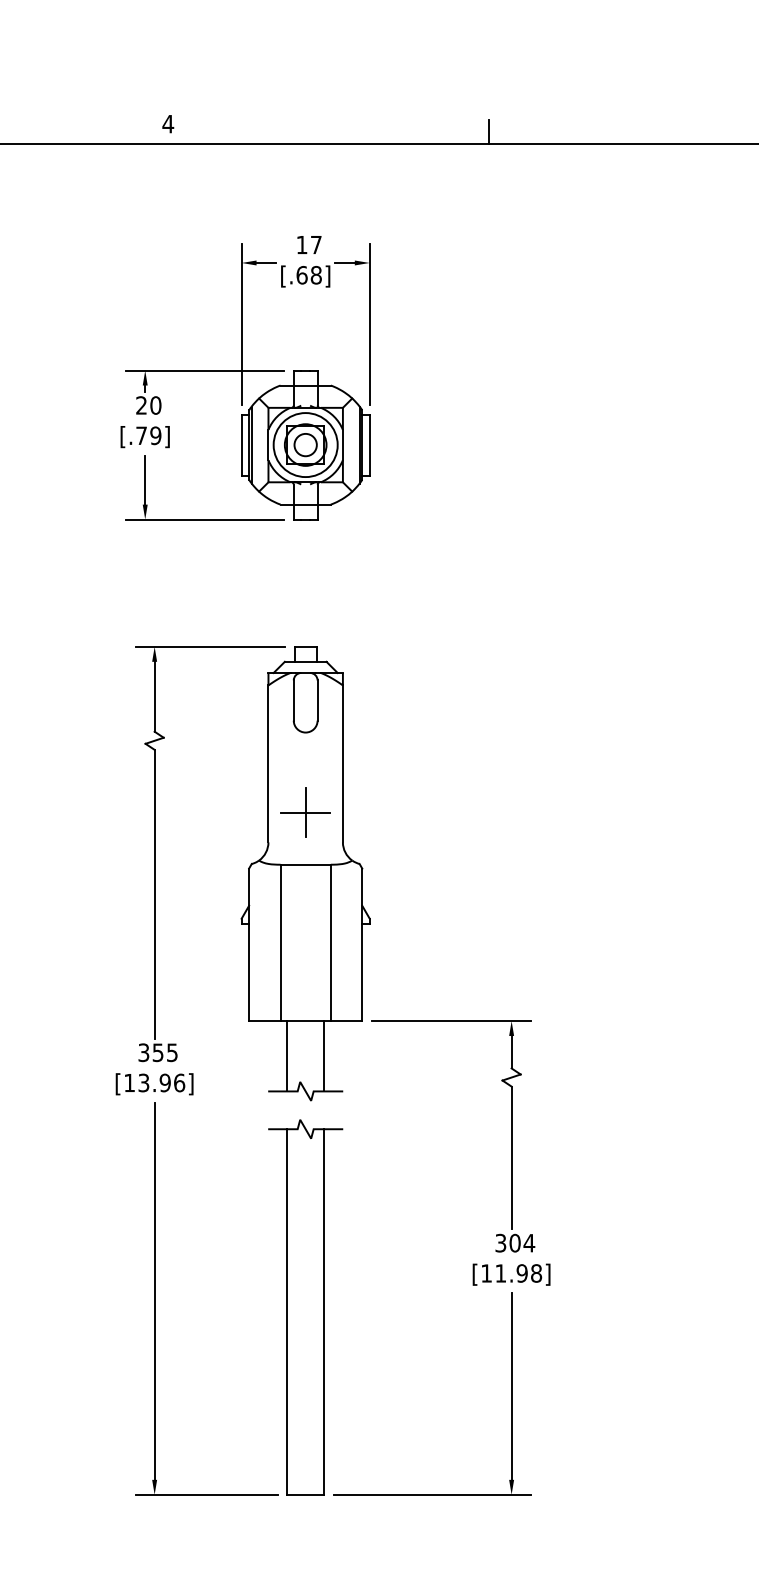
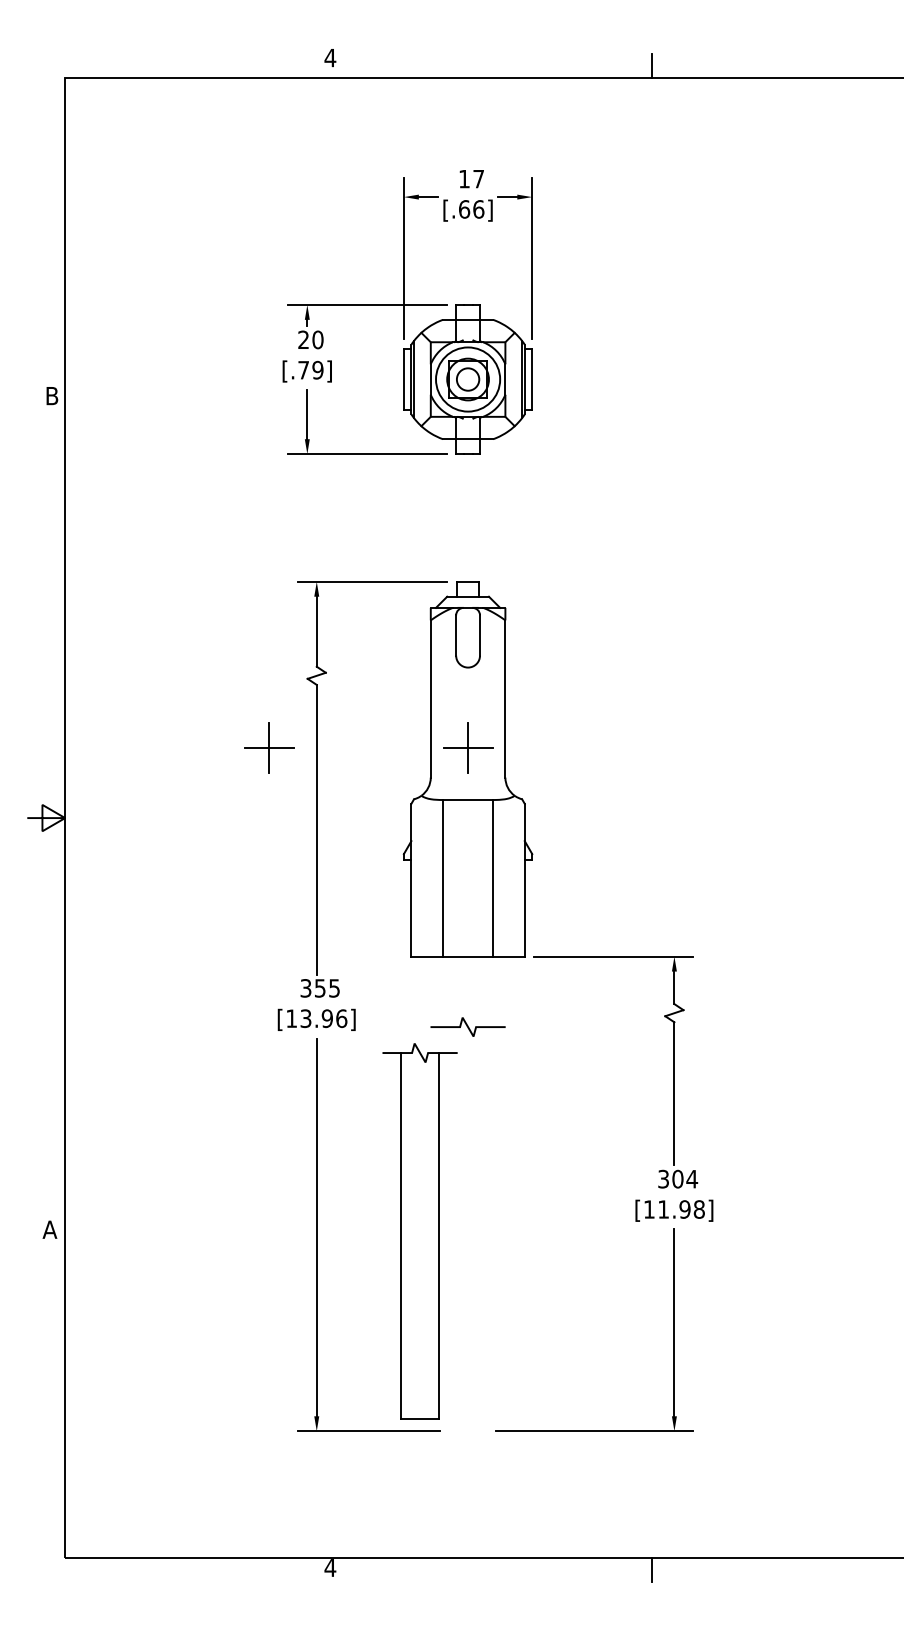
text: (316, 275) -> (478, 209), [.68] -> [.66]
part: (107, 812) -> (269, 747), added
line: (287, 1055) -> (449, 991), removed
line: (324, 1055) -> (486, 991), removed
part: (305, 1307) -> (419, 1231), moved

